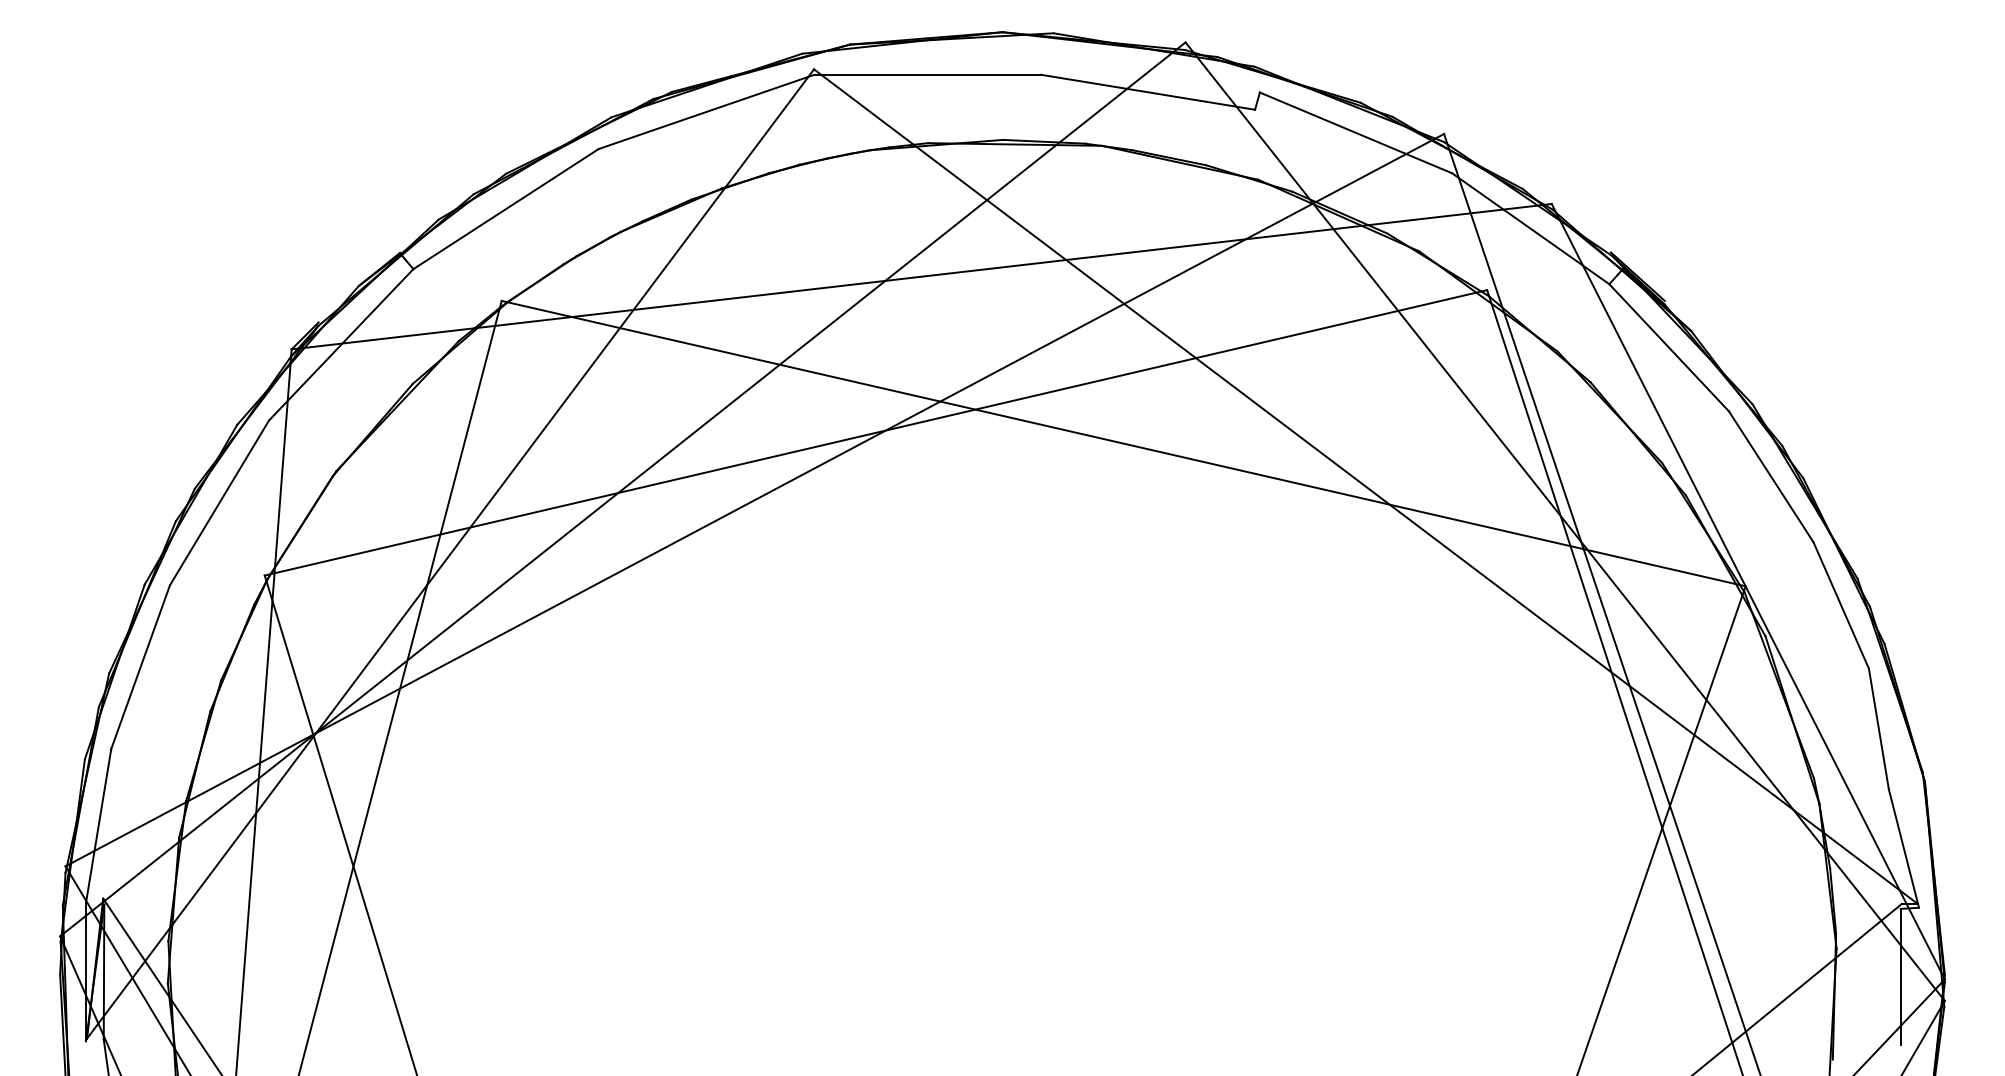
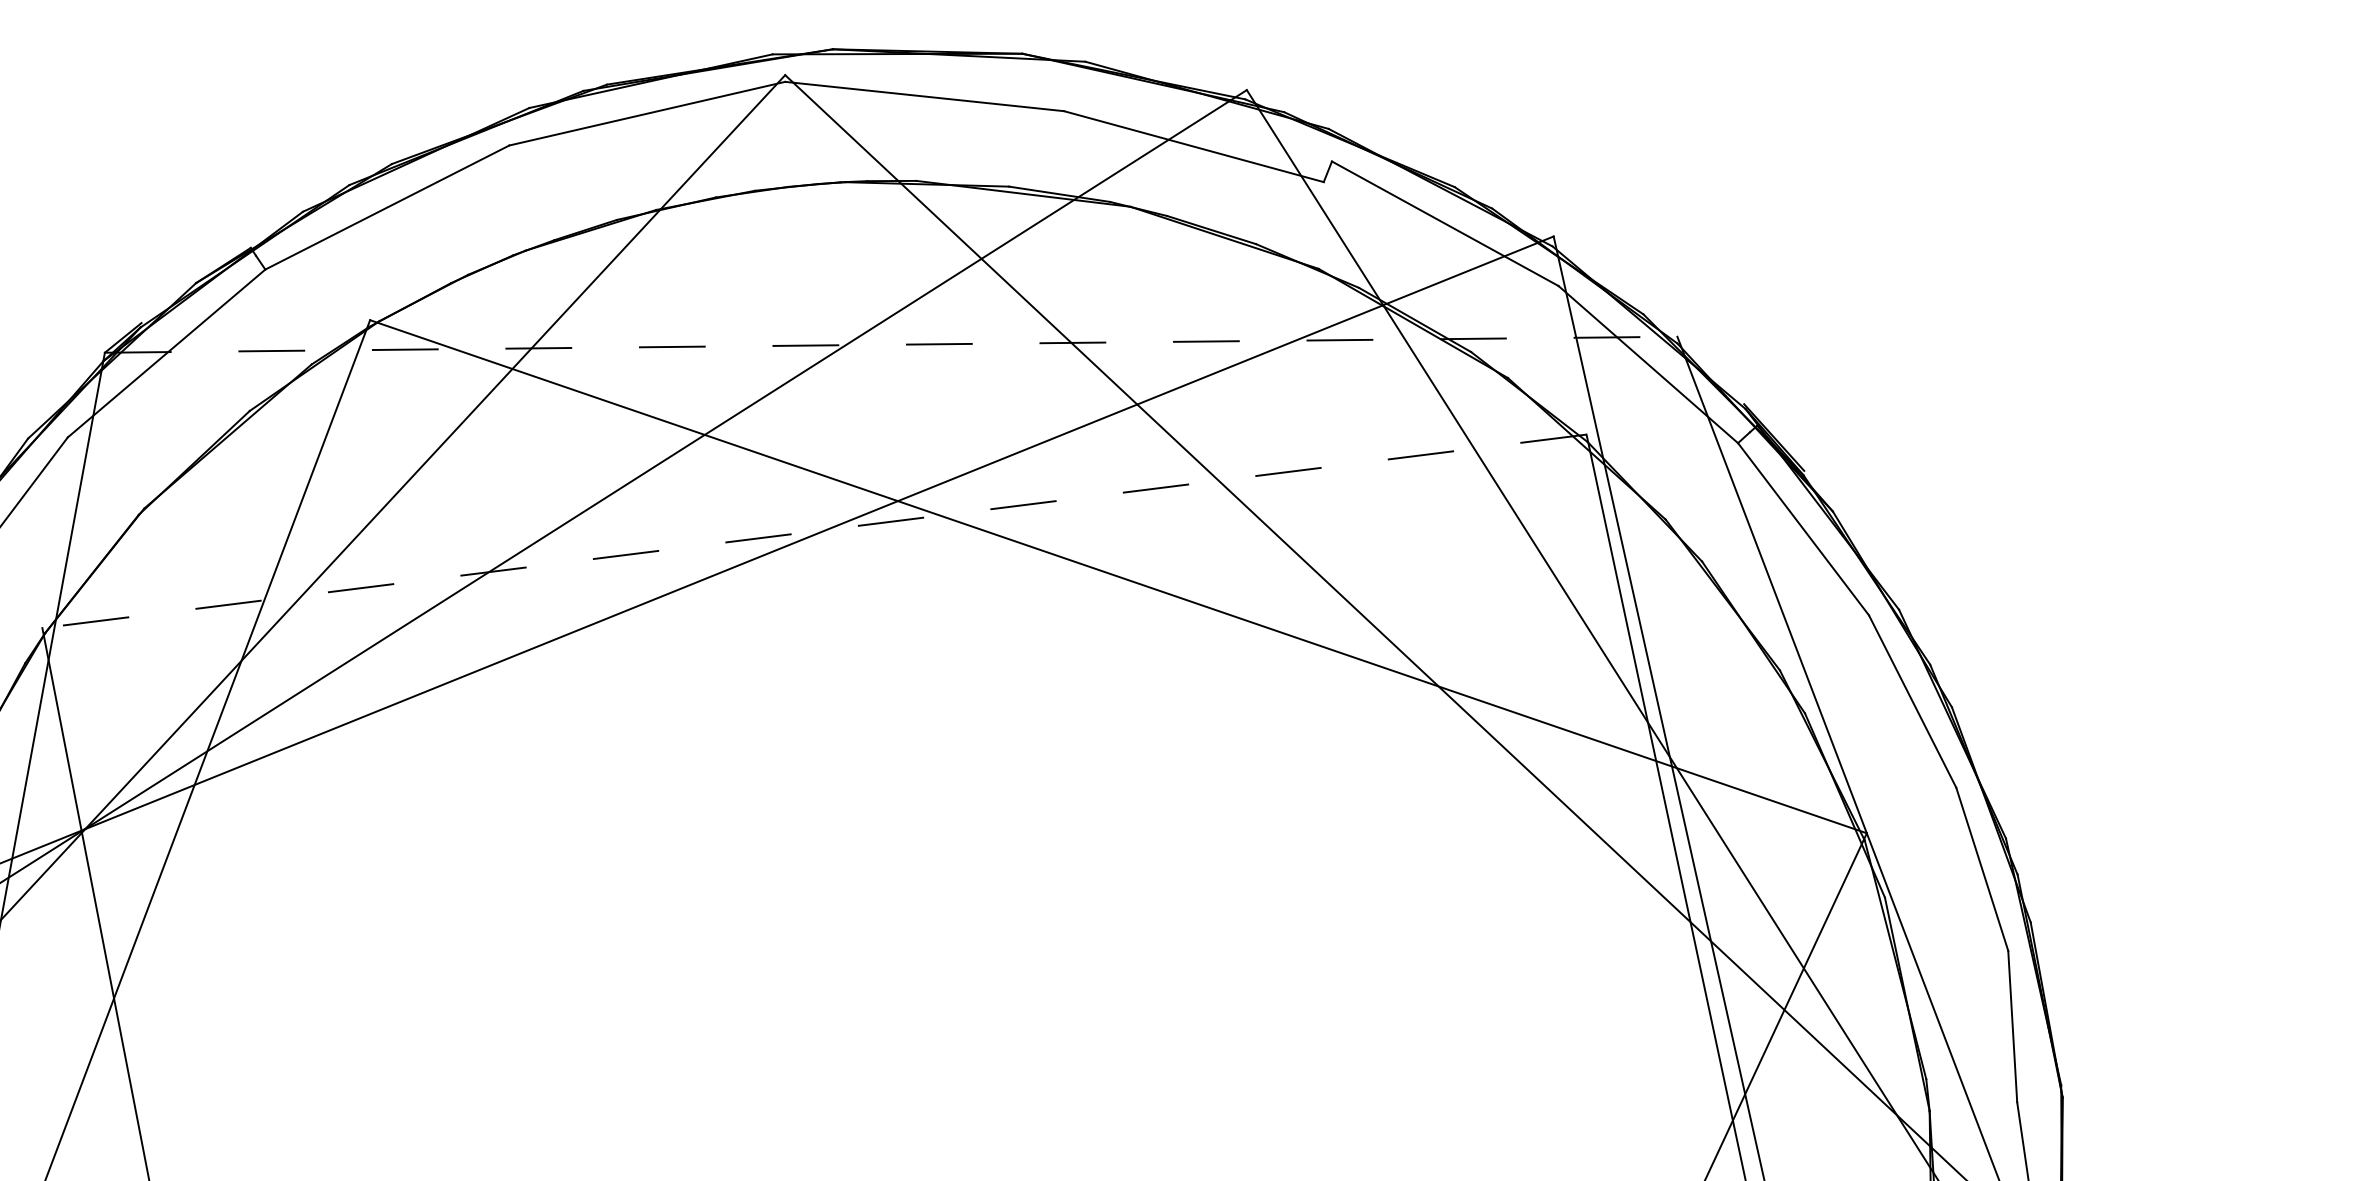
line: (922, 276) -> (892, 344), solid -> dashed
line: (875, 432) -> (813, 530), solid -> dashed

